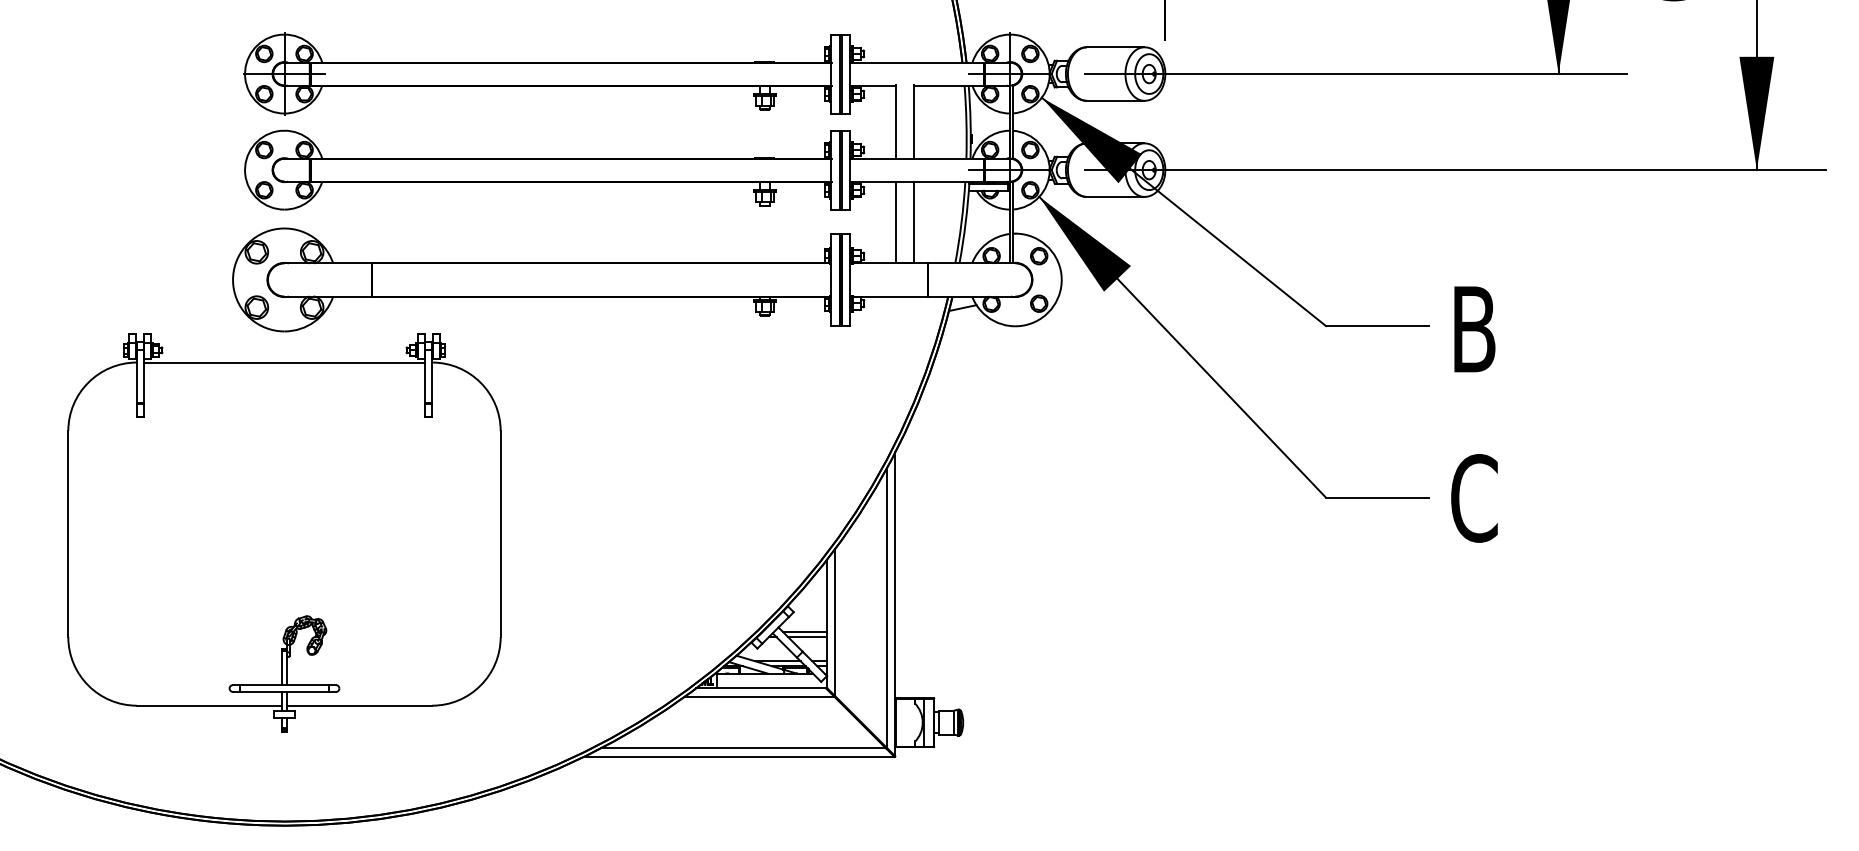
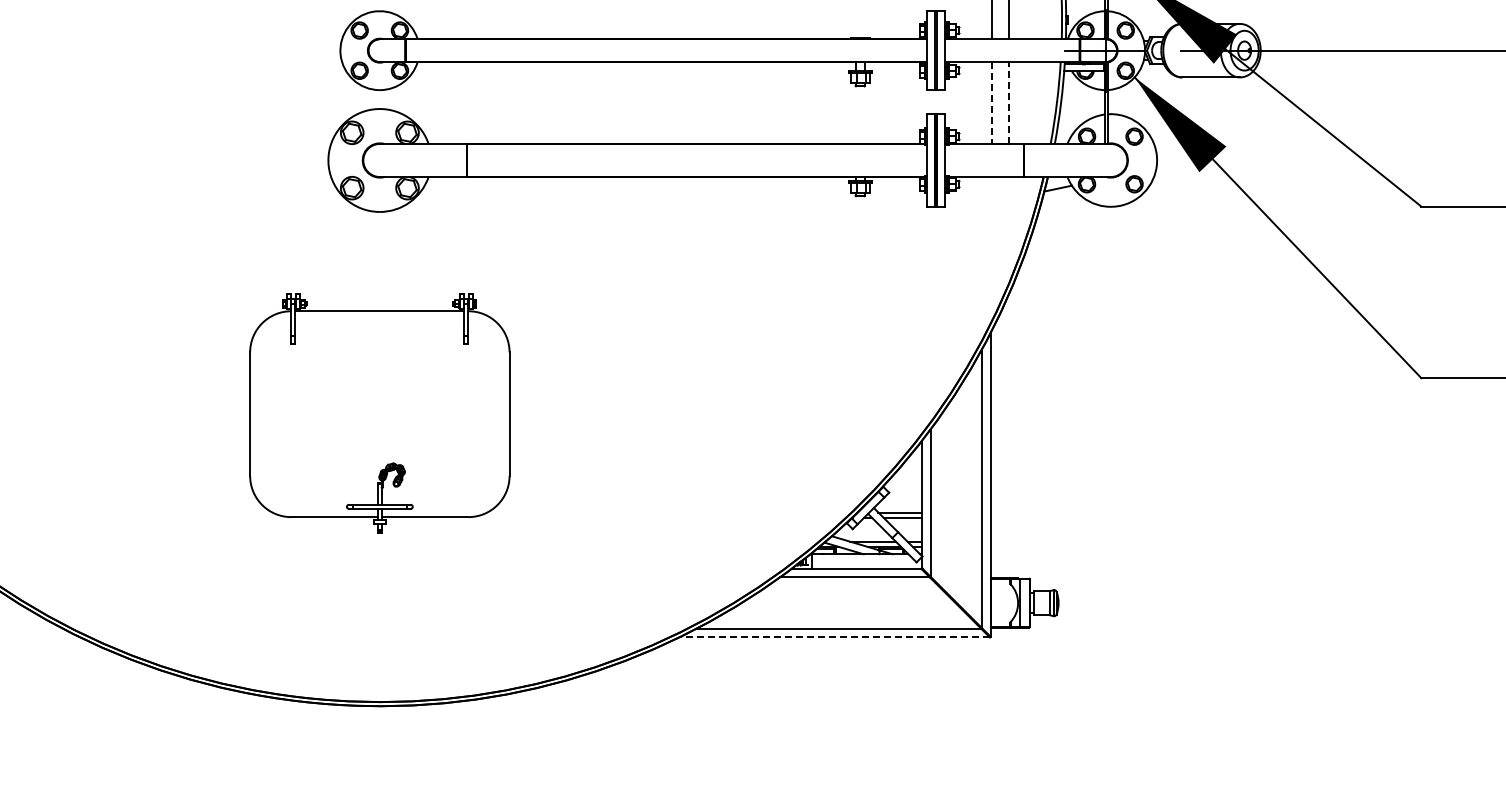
line: (896, 222) -> (991, 103), solid -> dashed
line: (913, 222) -> (1008, 103), solid -> dashed
part: (284, 532) -> (379, 413), size x0.6
line: (738, 756) -> (833, 637), solid -> dashed

